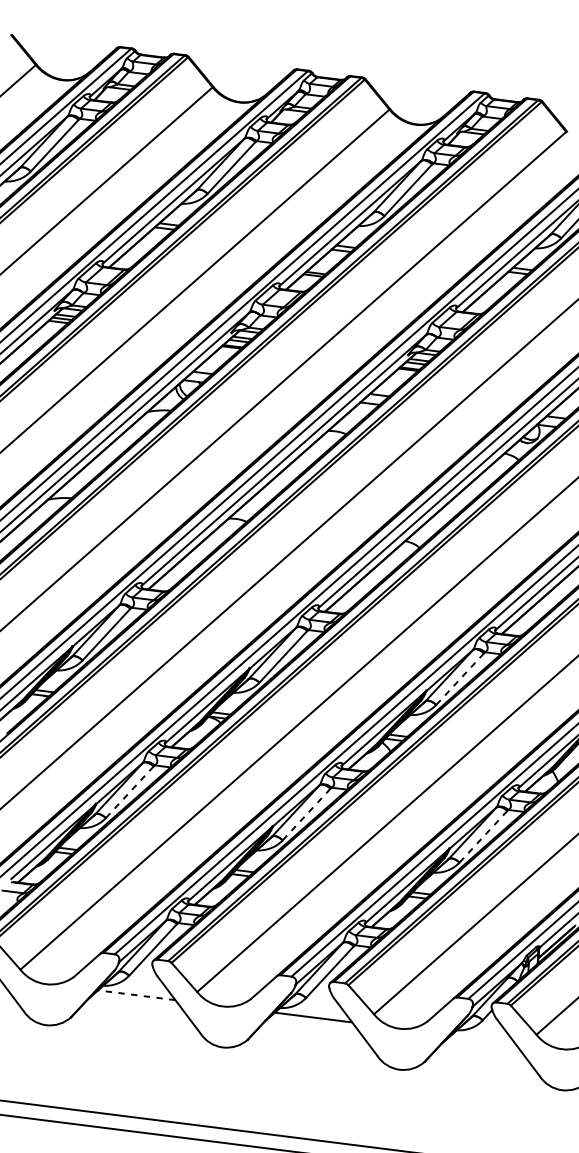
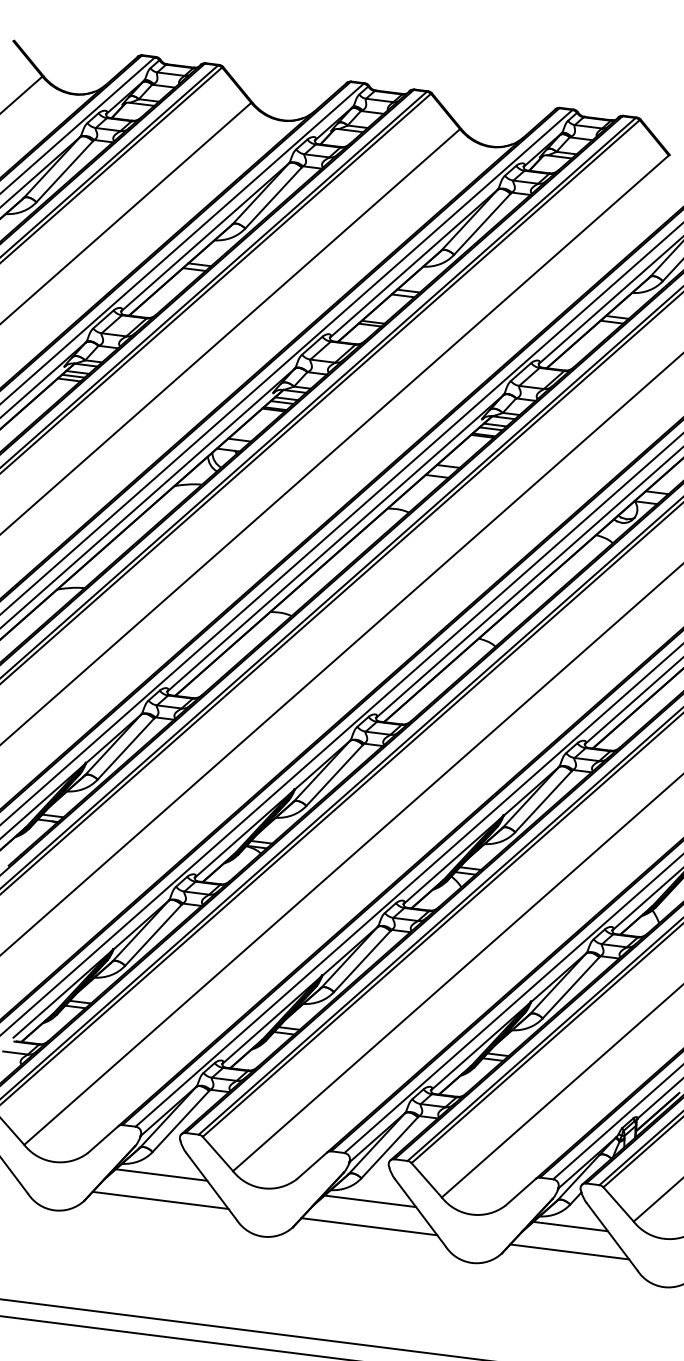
line: (460, 678) -> (543, 801), dashed -> solid
line: (129, 792) -> (153, 935), dashed -> solid
line: (306, 814) -> (362, 961), dashed -> solid
line: (483, 836) -> (571, 987), dashed -> solid
line: (136, 994) -> (161, 1174), dashed -> solid
line: (135, 1015) -> (160, 1199), added
line: (312, 1038) -> (369, 1226), added
line: (482, 1038) -> (570, 1226), added
line: (482, 1060) -> (569, 1251), added

